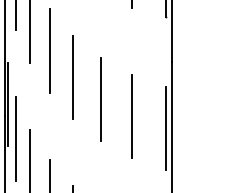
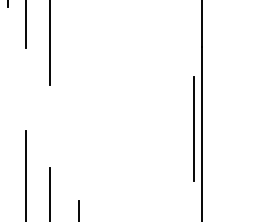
line: (73, 77) -> (79, 65), removed
line: (100, 99) -> (113, 93), removed
line: (132, 116) -> (152, 114), removed
line: (16, 138) -> (8, 141), removed

